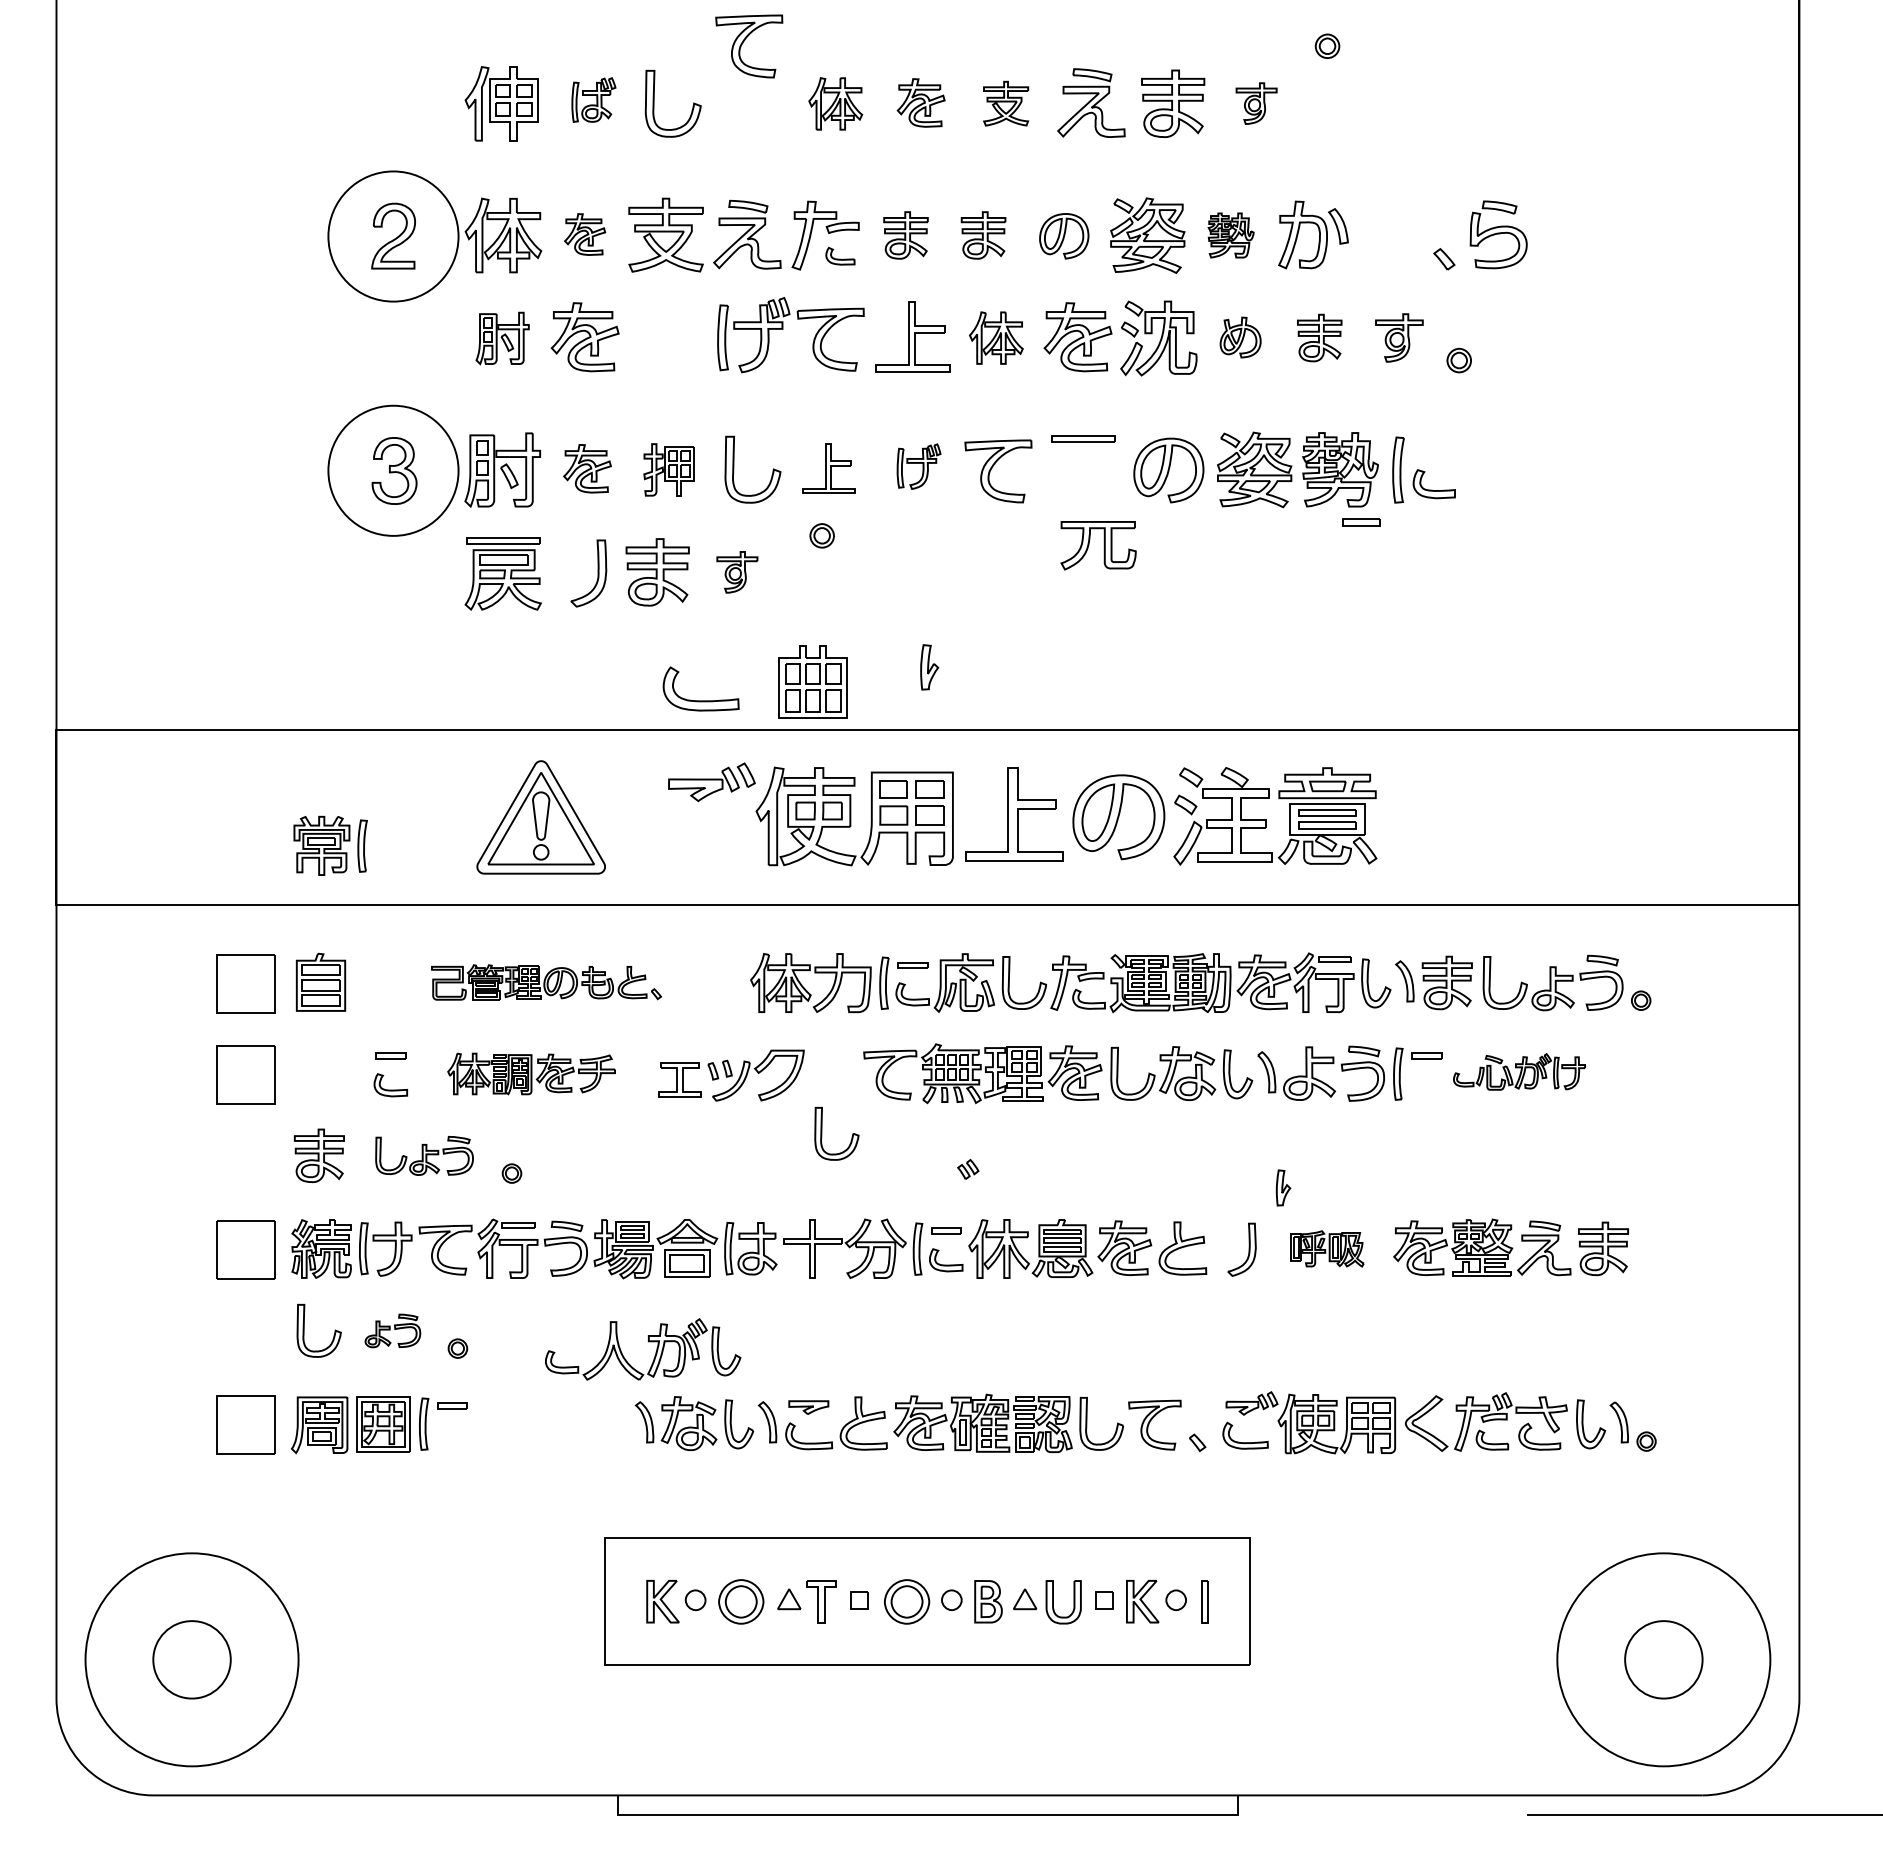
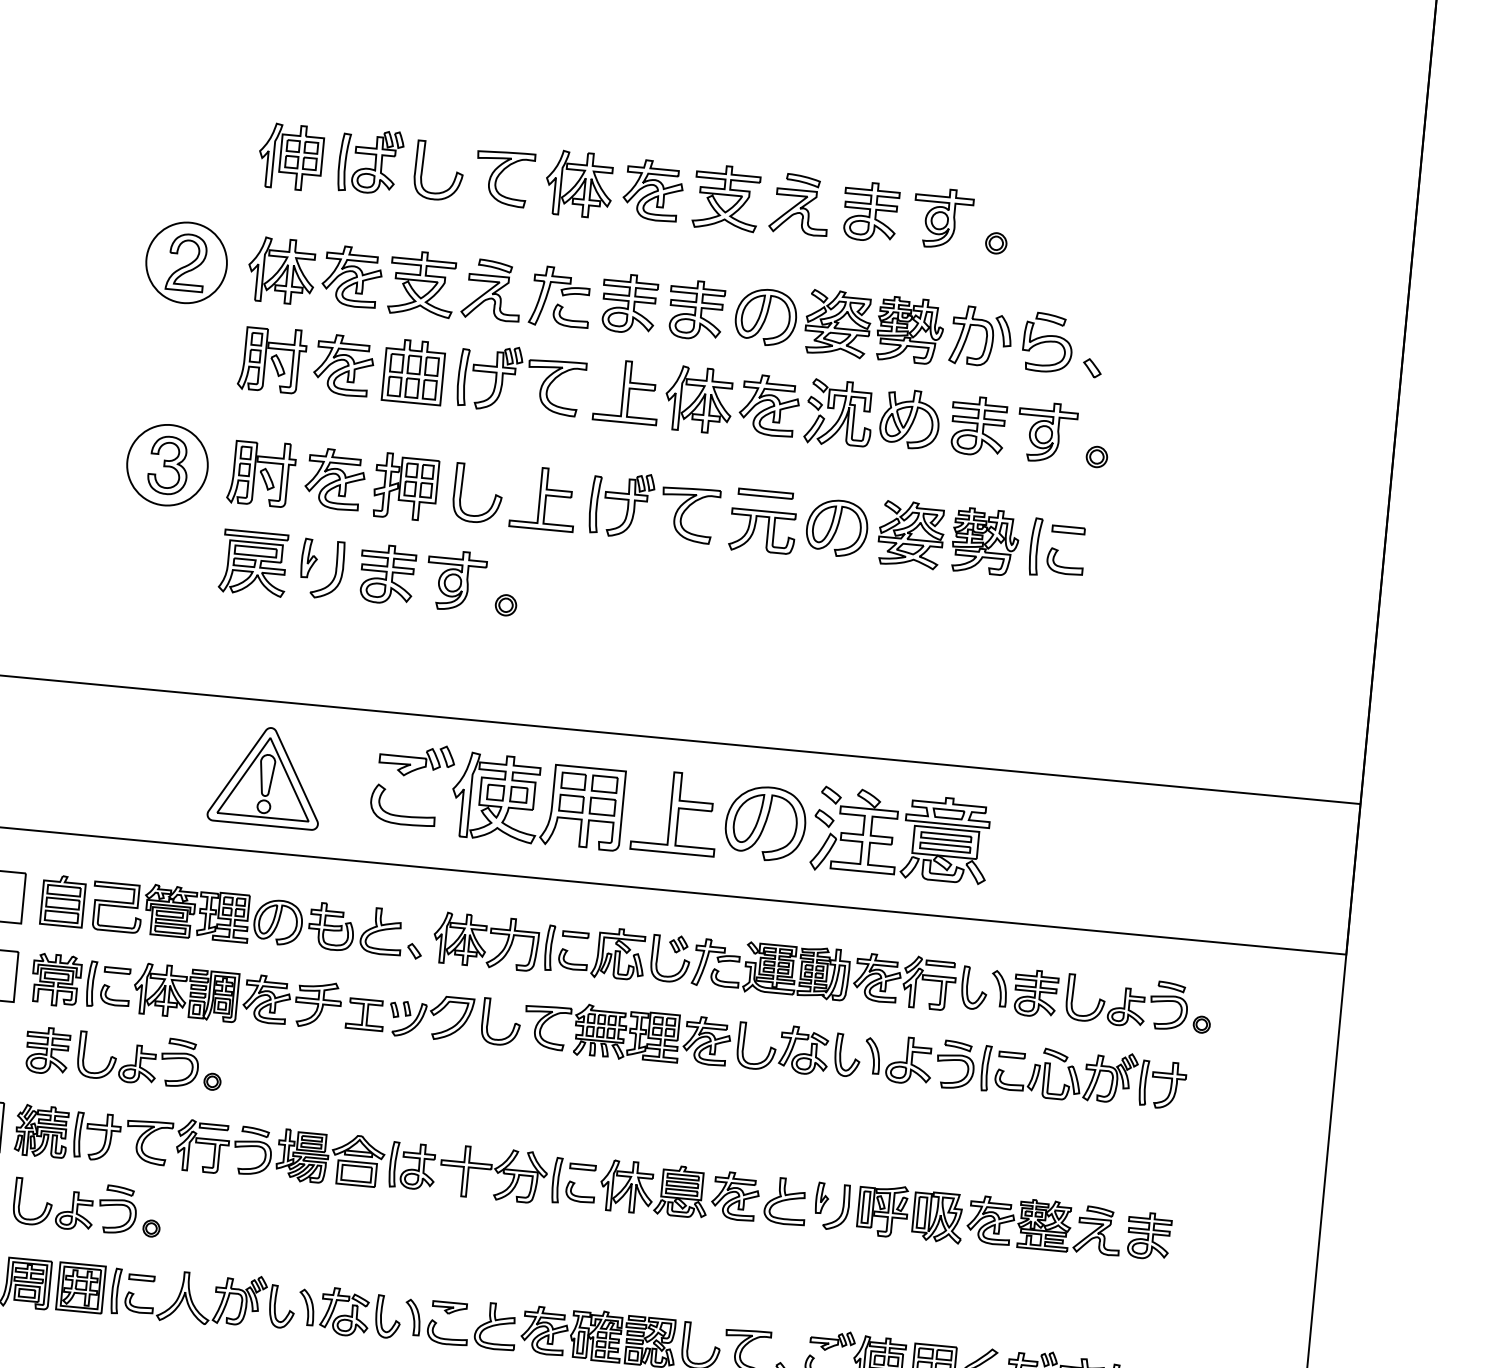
part: (743, 43) -> (499, 175), moved
part: (1327, 45) -> (996, 242), moved
part: (593, 99) -> (370, 160), size x1.67
part: (920, 102) -> (652, 190), size x1.43
part: (835, 103) -> (579, 184), size x1.43
part: (1005, 103) -> (726, 197), size x1.67
part: (1256, 103) -> (942, 218), size x1.67
part: (584, 234) -> (351, 276), size x1.67
part: (1498, 234) -> (1047, 342), moved
part: (905, 235) -> (628, 303), size x1.43
part: (983, 235) -> (696, 310), size x1.43
part: (1230, 235) -> (909, 330), size x1.67
circle: (393, 236) -> (186, 262), size x0.71
part: (1063, 236) -> (765, 317), size x1.43
part: (840, 256) -> (571, 316), size x1.43
part: (996, 337) -> (699, 399), size x1.43
part: (1240, 337) -> (909, 419), size x1.67
part: (1319, 337) -> (978, 425), size x1.43
part: (1399, 337) -> (1047, 432), size x1.43
part: (502, 338) -> (272, 359), size x1.43
part: (918, 466) -> (621, 504), size x1.67
part: (587, 468) -> (335, 479), size x1.43
part: (828, 468) -> (543, 498), size x1.43
part: (668, 469) -> (405, 486), size x1.43
circle: (393, 470) -> (167, 464), size x0.71
part: (1361, 522) -> (1068, 530), moved
part: (821, 535) -> (505, 604), moved
part: (1098, 545) -> (762, 531), moved
part: (737, 572) -> (456, 581), size x1.67
part: (929, 667) -> (309, 558), moved
part: (812, 681) -> (413, 371), moved
part: (700, 700) -> (401, 815), moved
part: (330, 845) -> (63, 980), moved
part: (546, 982) -> (257, 919), size x1.67
part: (1519, 1071) -> (1090, 1075), size x1.67
part: (531, 1073) -> (237, 996), size x1.43
part: (822, 1133) -> (488, 1020), moved
part: (424, 1155) -> (138, 1059), size x1.43
part: (968, 1169) -> (679, 944), moved
part: (1283, 1187) -> (822, 1197), moved
part: (1327, 1248) -> (910, 1213), size x1.67
part: (392, 1330) -> (96, 1207), size x1.67
part: (648, 1342) -> (215, 1292), moved

